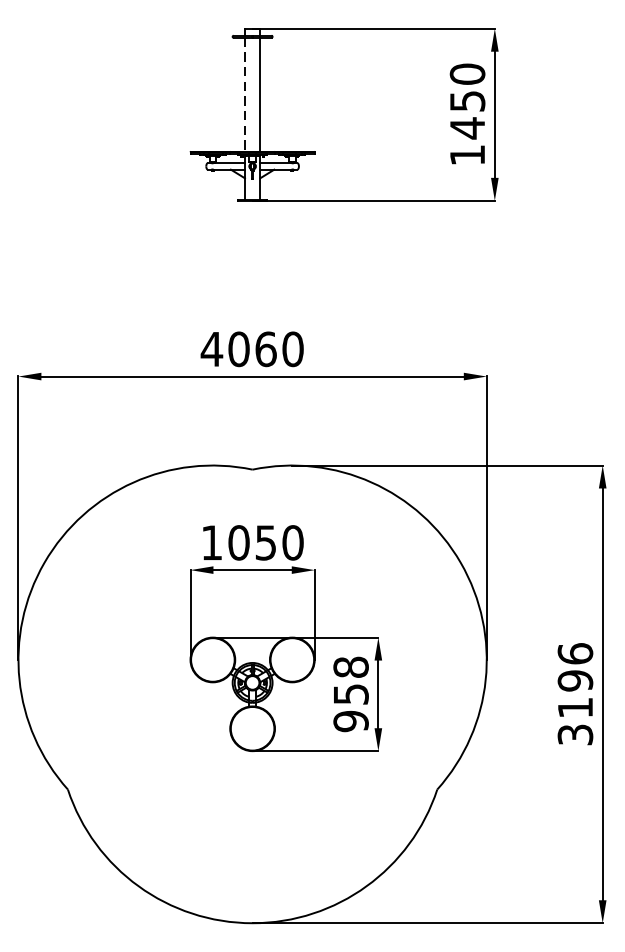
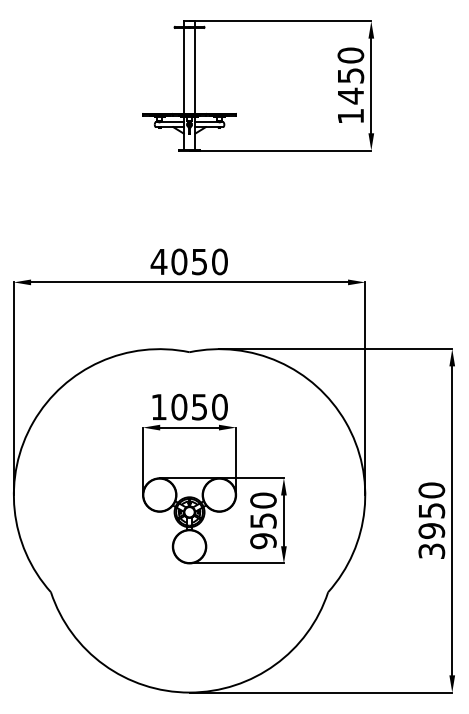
line: (244, 94) -> (183, 70), dashed -> solid
text: (265, 348) -> (199, 261), 4060 -> 4050
text: (351, 667) -> (263, 500), 958 -> 950
text: (575, 680) -> (431, 510), 3196 -> 3950

